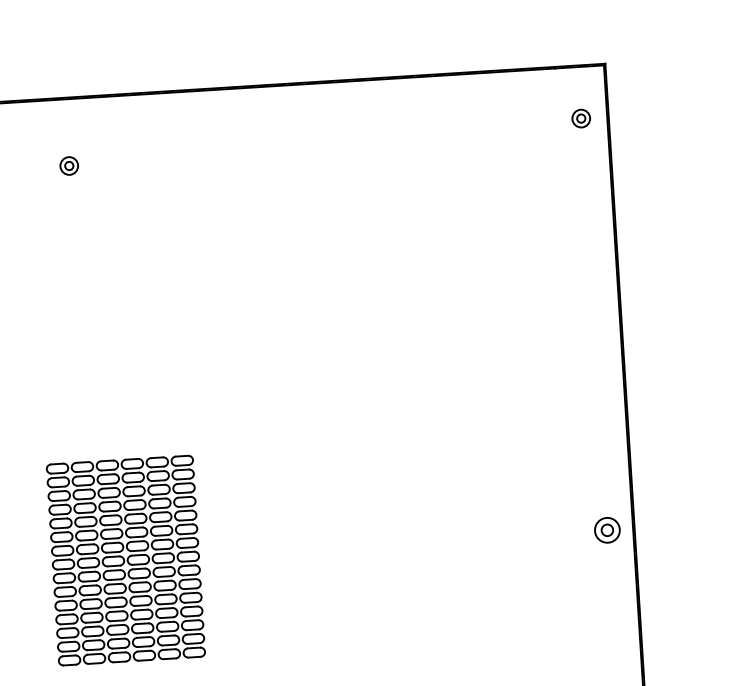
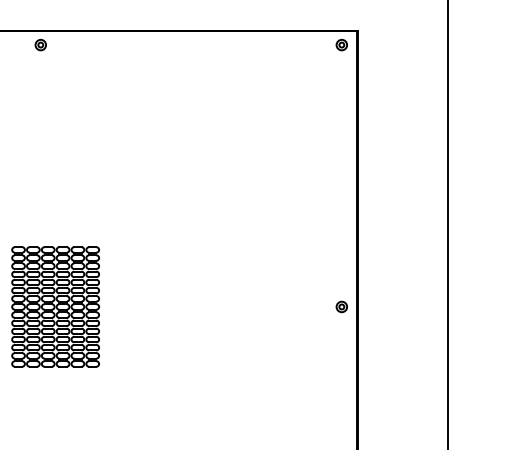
part: (580, 119) -> (341, 45), moved
part: (68, 166) -> (40, 45), moved
part: (606, 529) -> (341, 306), size x0.71

